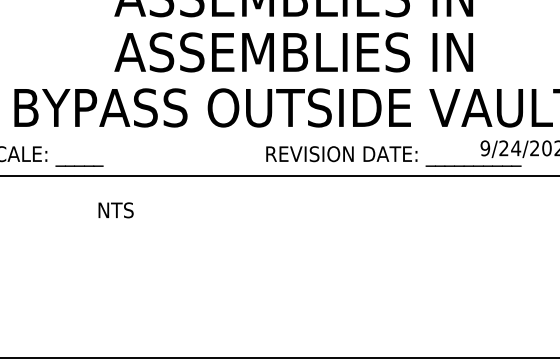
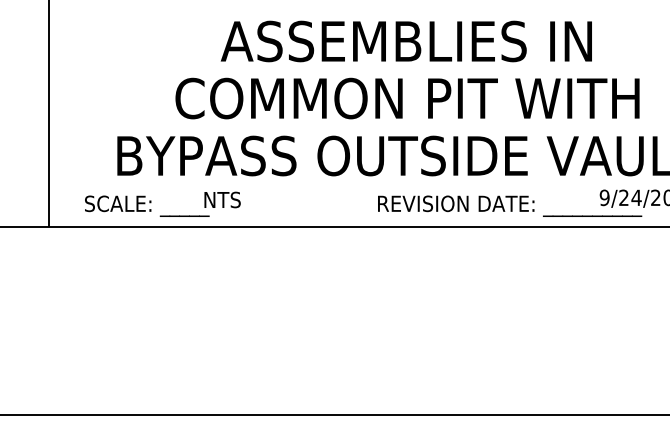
text: (294, 52) -> (407, 98), ASSEMBLIES IN -> COMMON PIT WITH
text: (116, 209) -> (222, 199), moved

